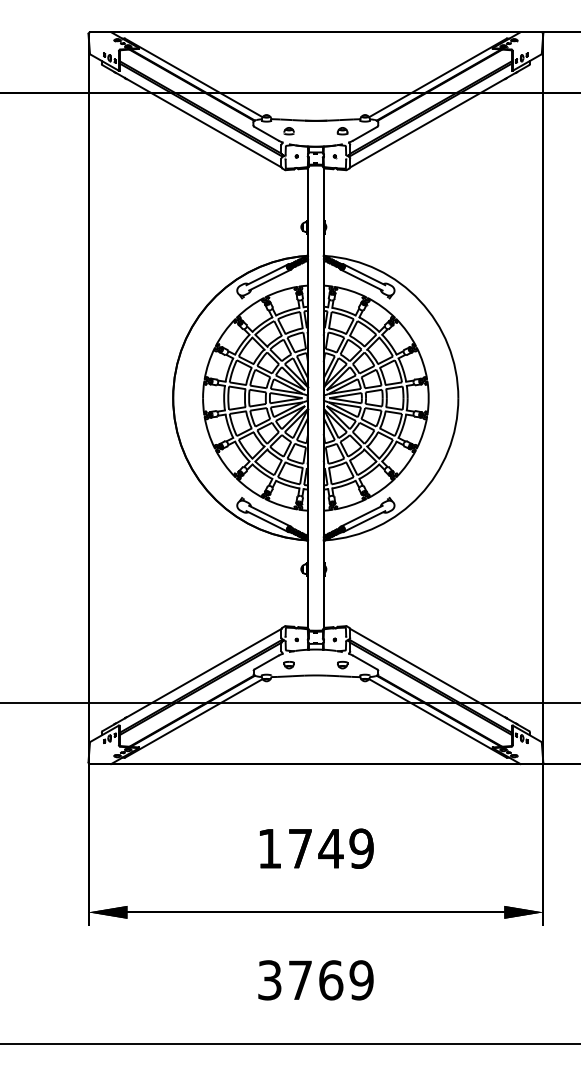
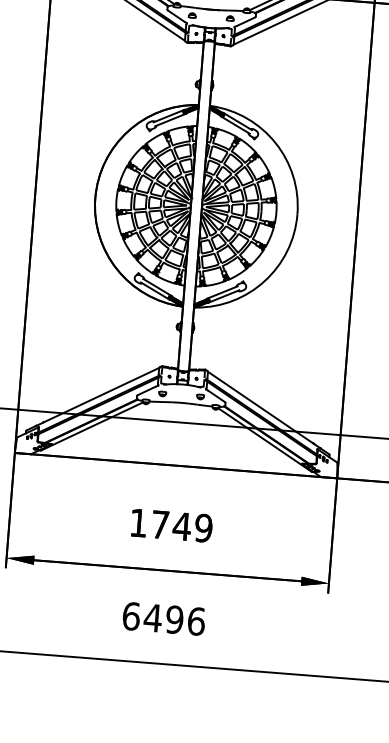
text: (315, 980) -> (163, 619), 3769 -> 6496

